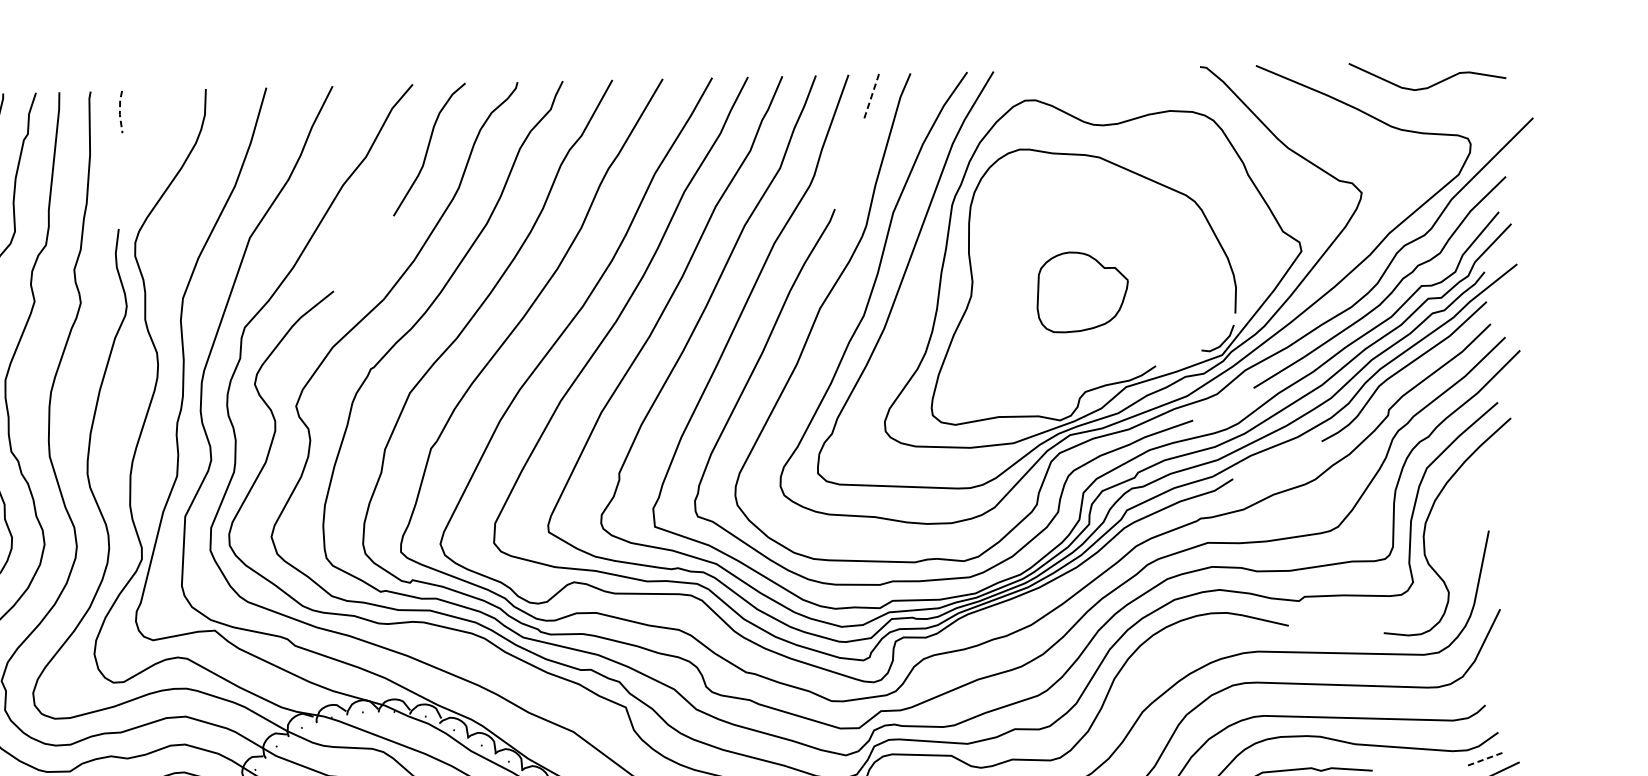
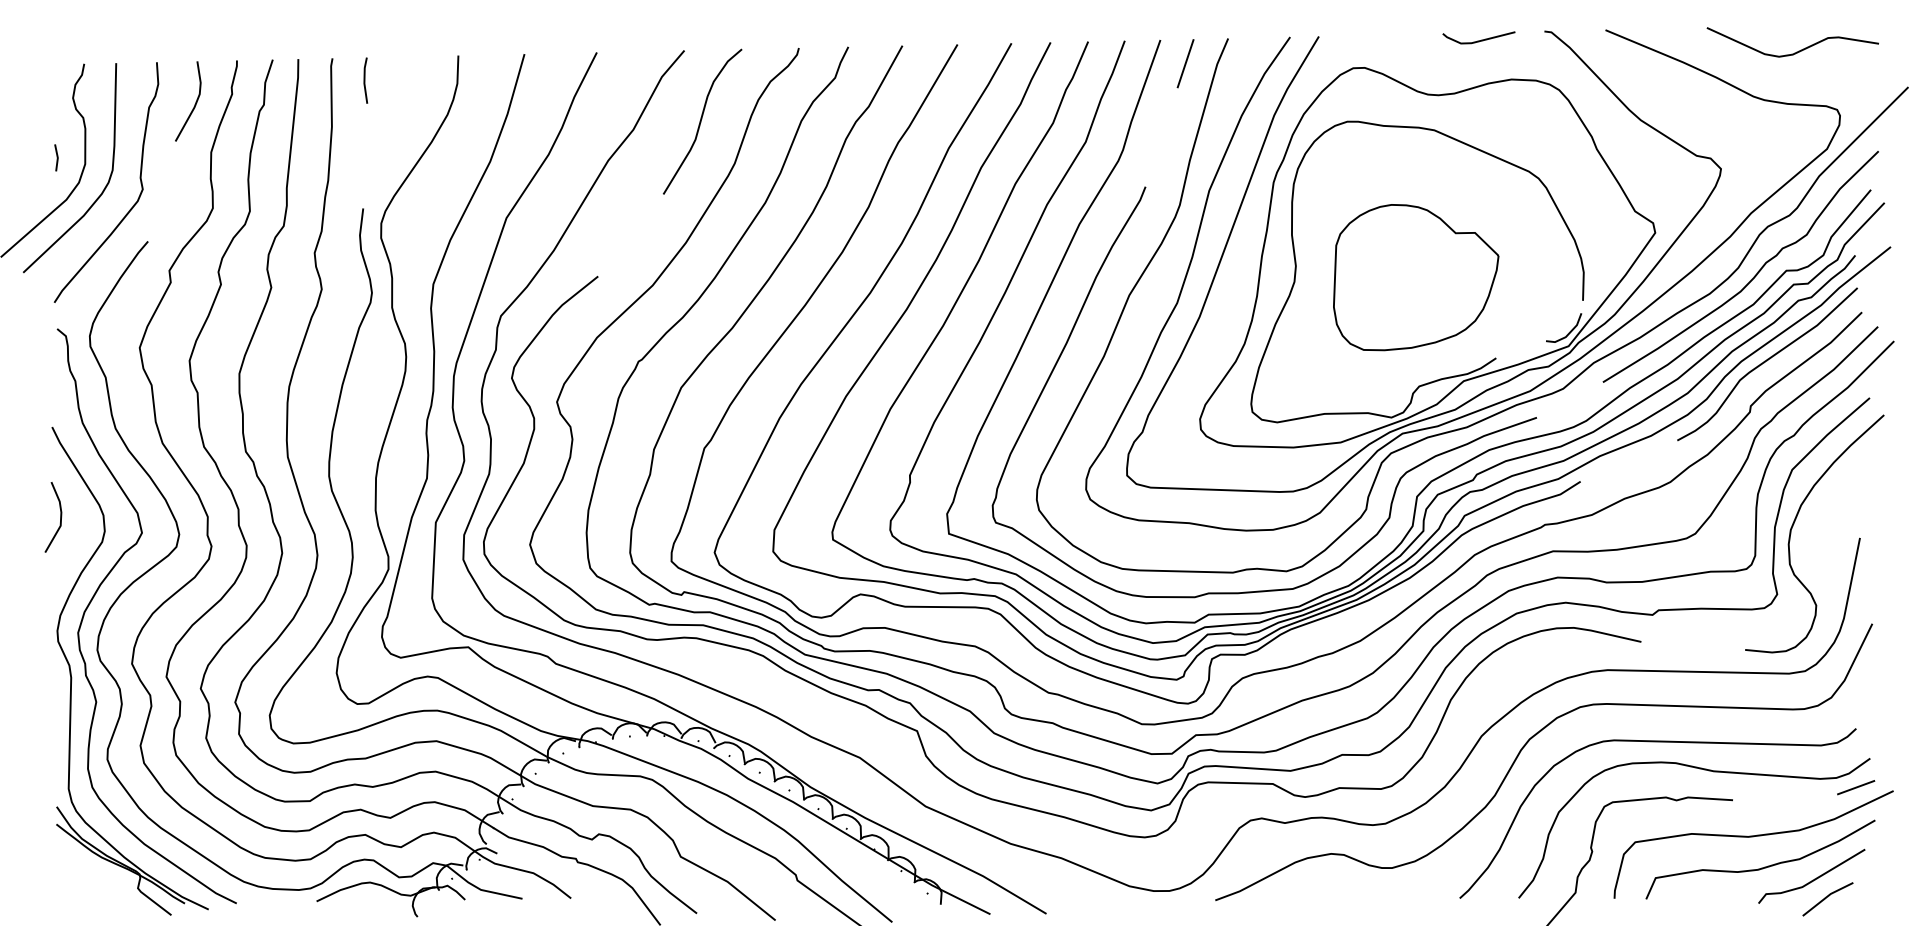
line: (1139, 75) -> (1478, 40), added
line: (871, 96) -> (1185, 63), dashed -> solid
line: (119, 111) -> (364, 80), dashed -> solid
part: (1082, 292) -> (1416, 277), size x1.67
line: (1485, 759) -> (1856, 787), dashed -> solid

